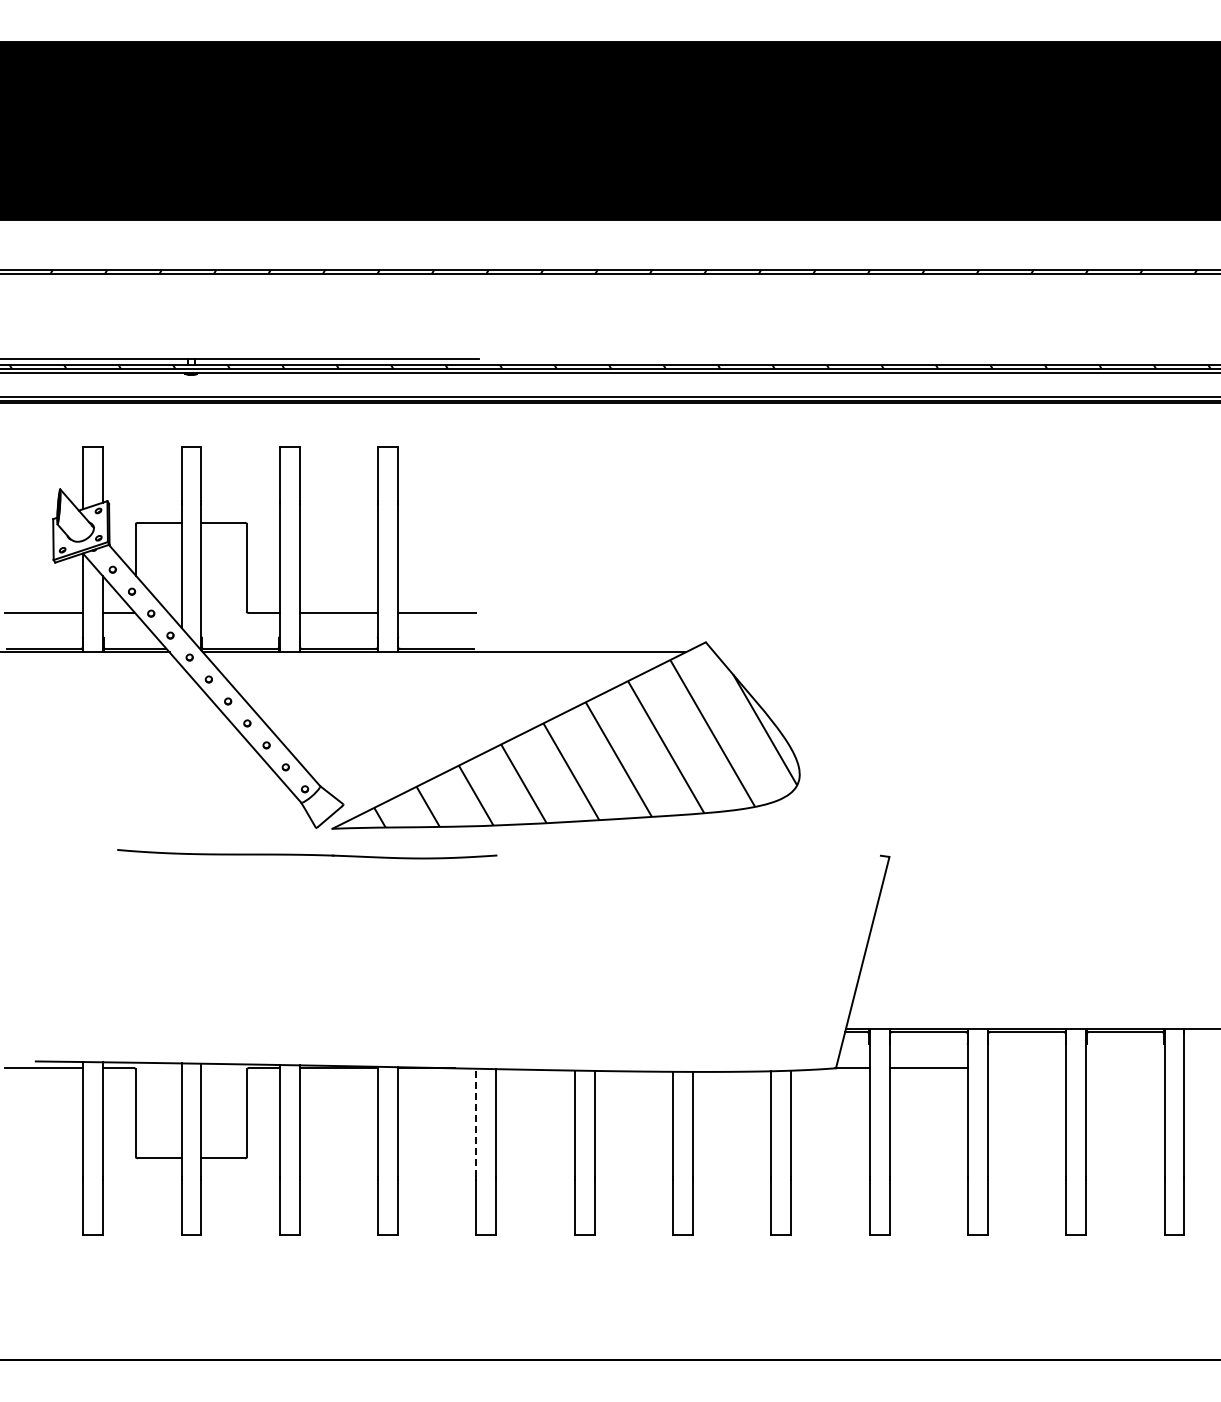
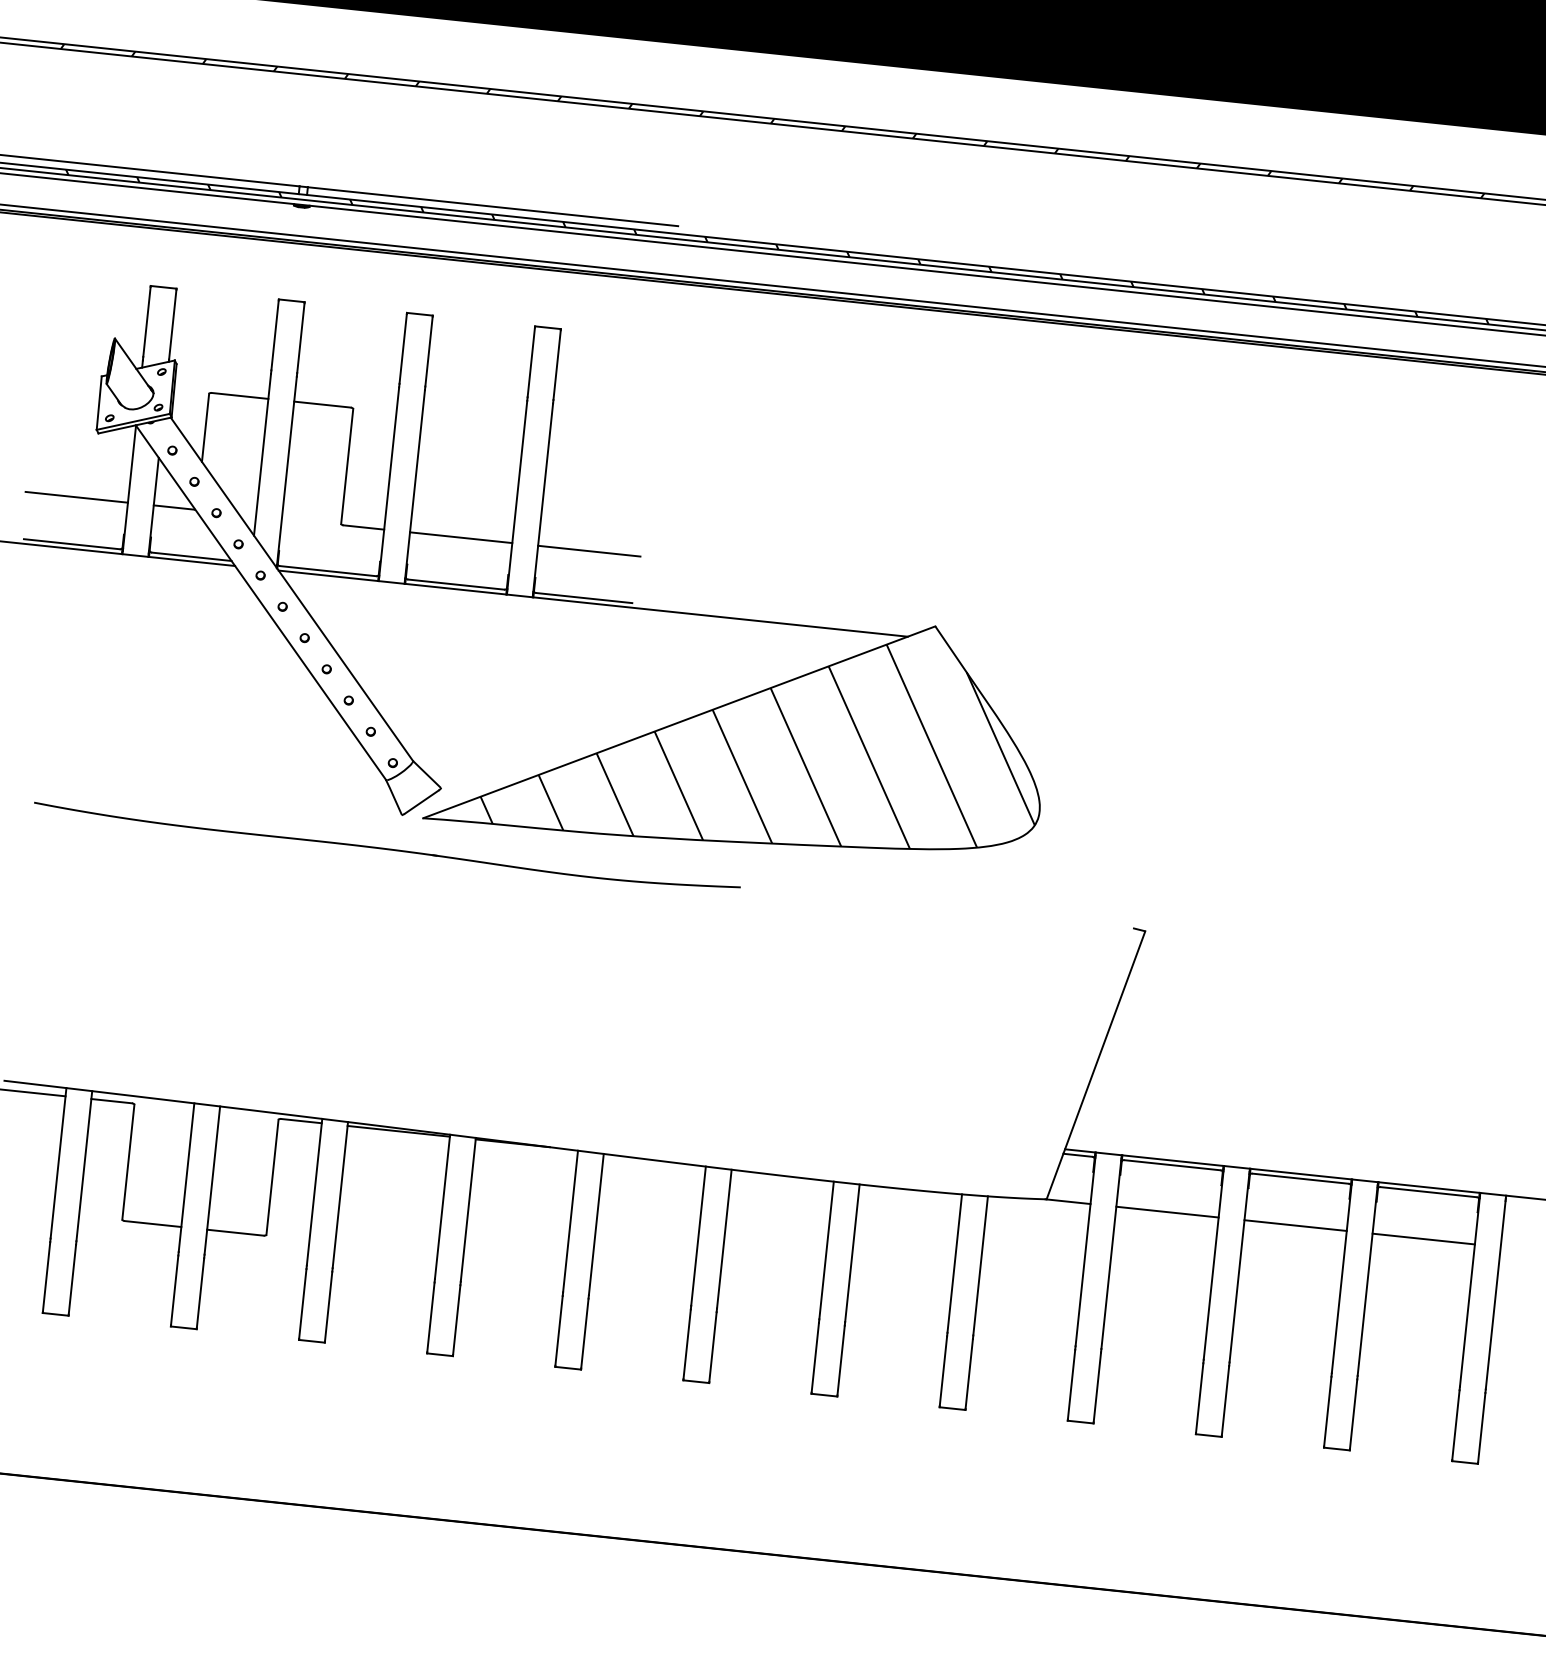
part: (306, 854) -> (385, 848), size x1.43
line: (1026, 1068) -> (1294, 1225), added
line: (1125, 1068) -> (1423, 1239), added
line: (476, 1122) -> (570, 1220), dashed -> solid

